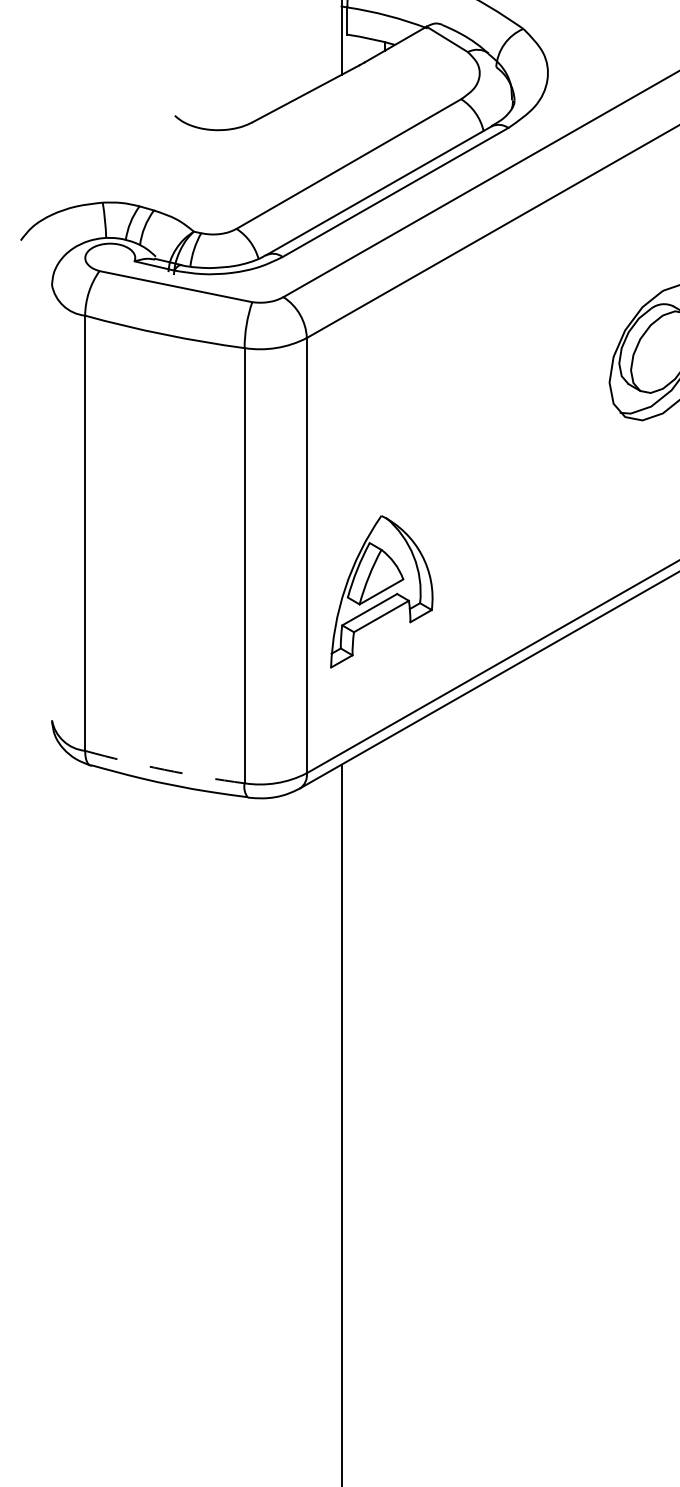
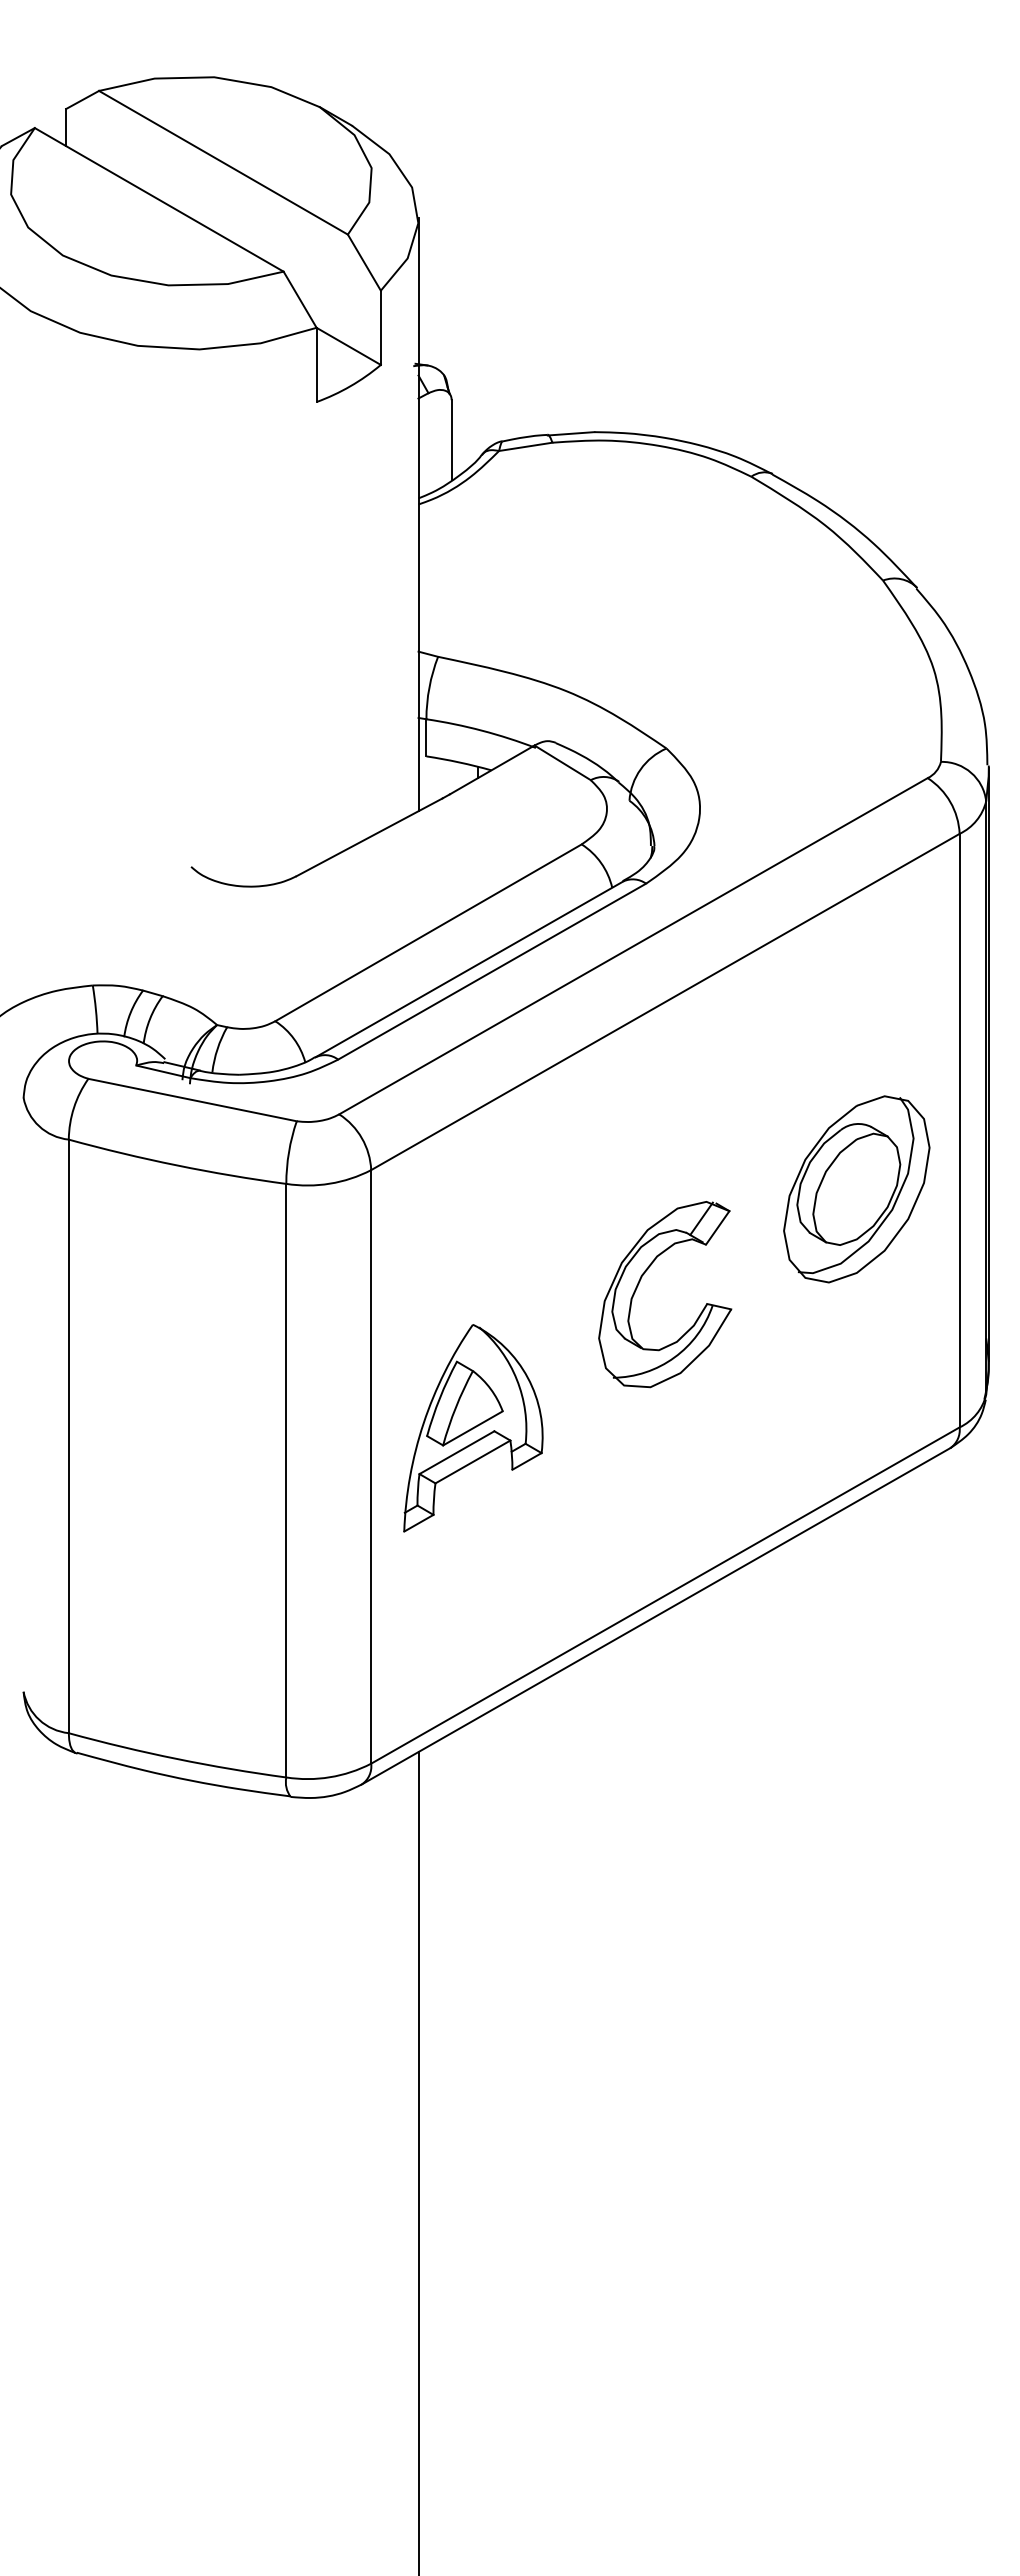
part: (502, 423) -> (638, 1286), added
part: (381, 591) -> (473, 1428), moved
arc: (164, 769) -> (176, 1758), dashed -> solid

